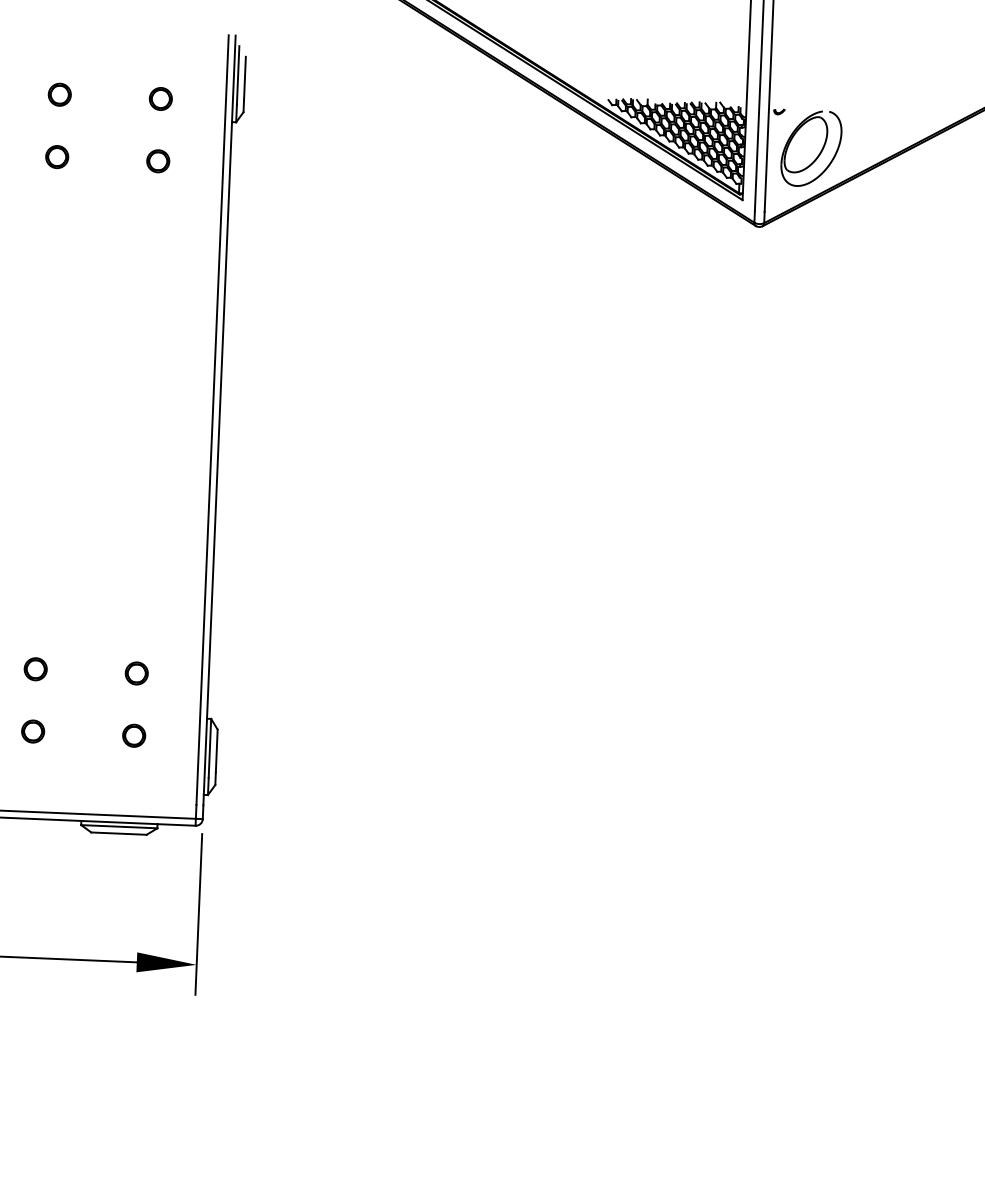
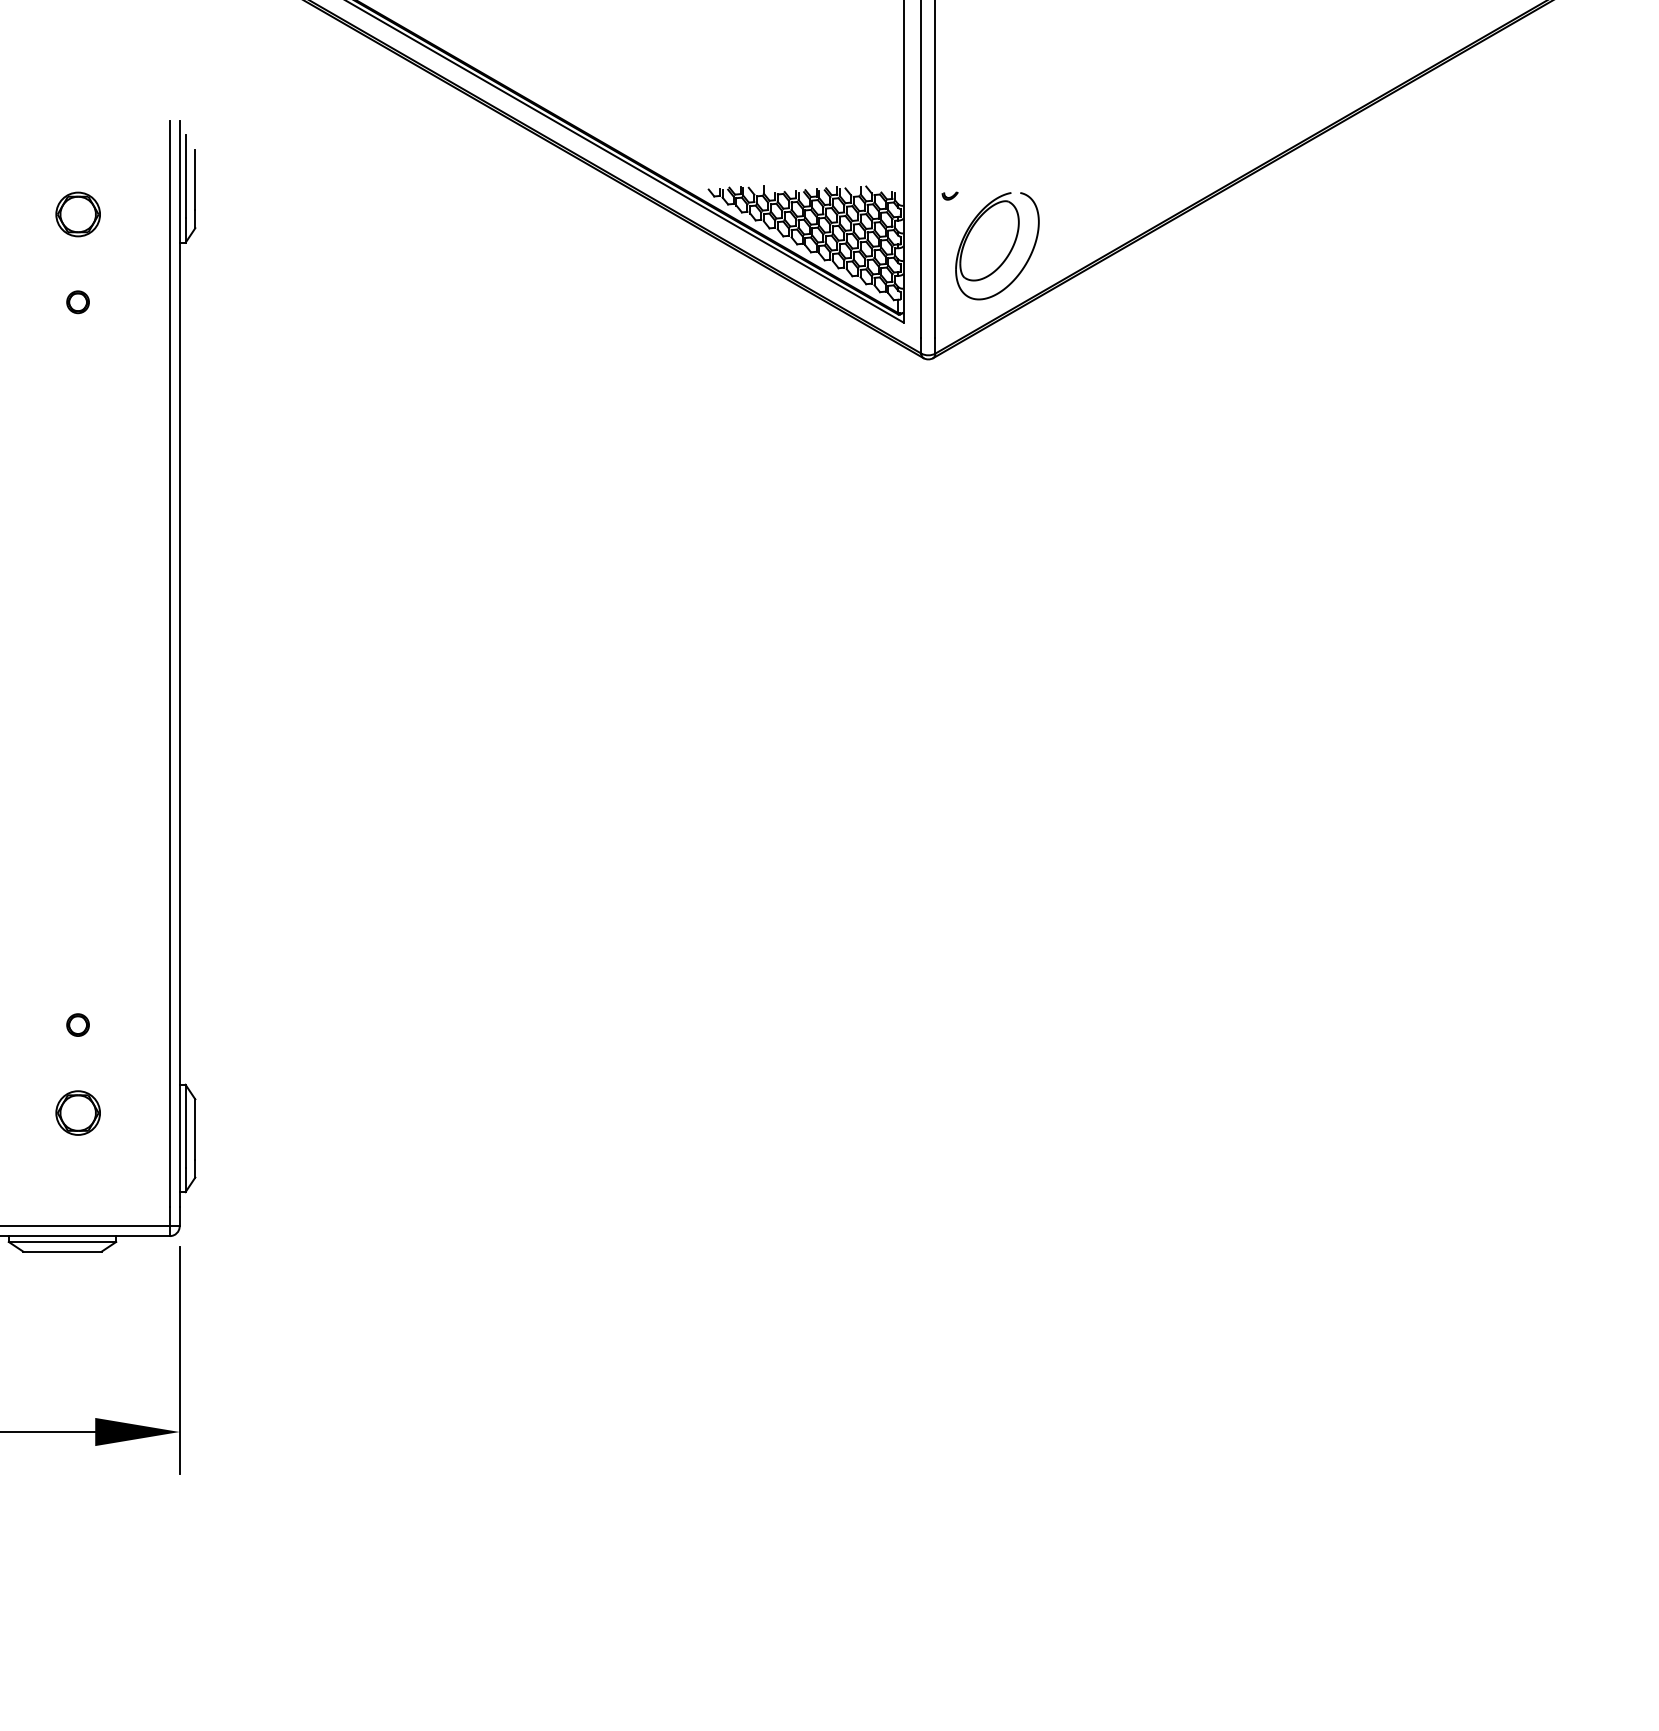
part: (160, 99) -> (77, 214), size x1.4
part: (157, 160) -> (77, 301), size x0.7
part: (136, 673) -> (77, 1024), size x0.7
part: (133, 735) -> (77, 1112), size x1.4

